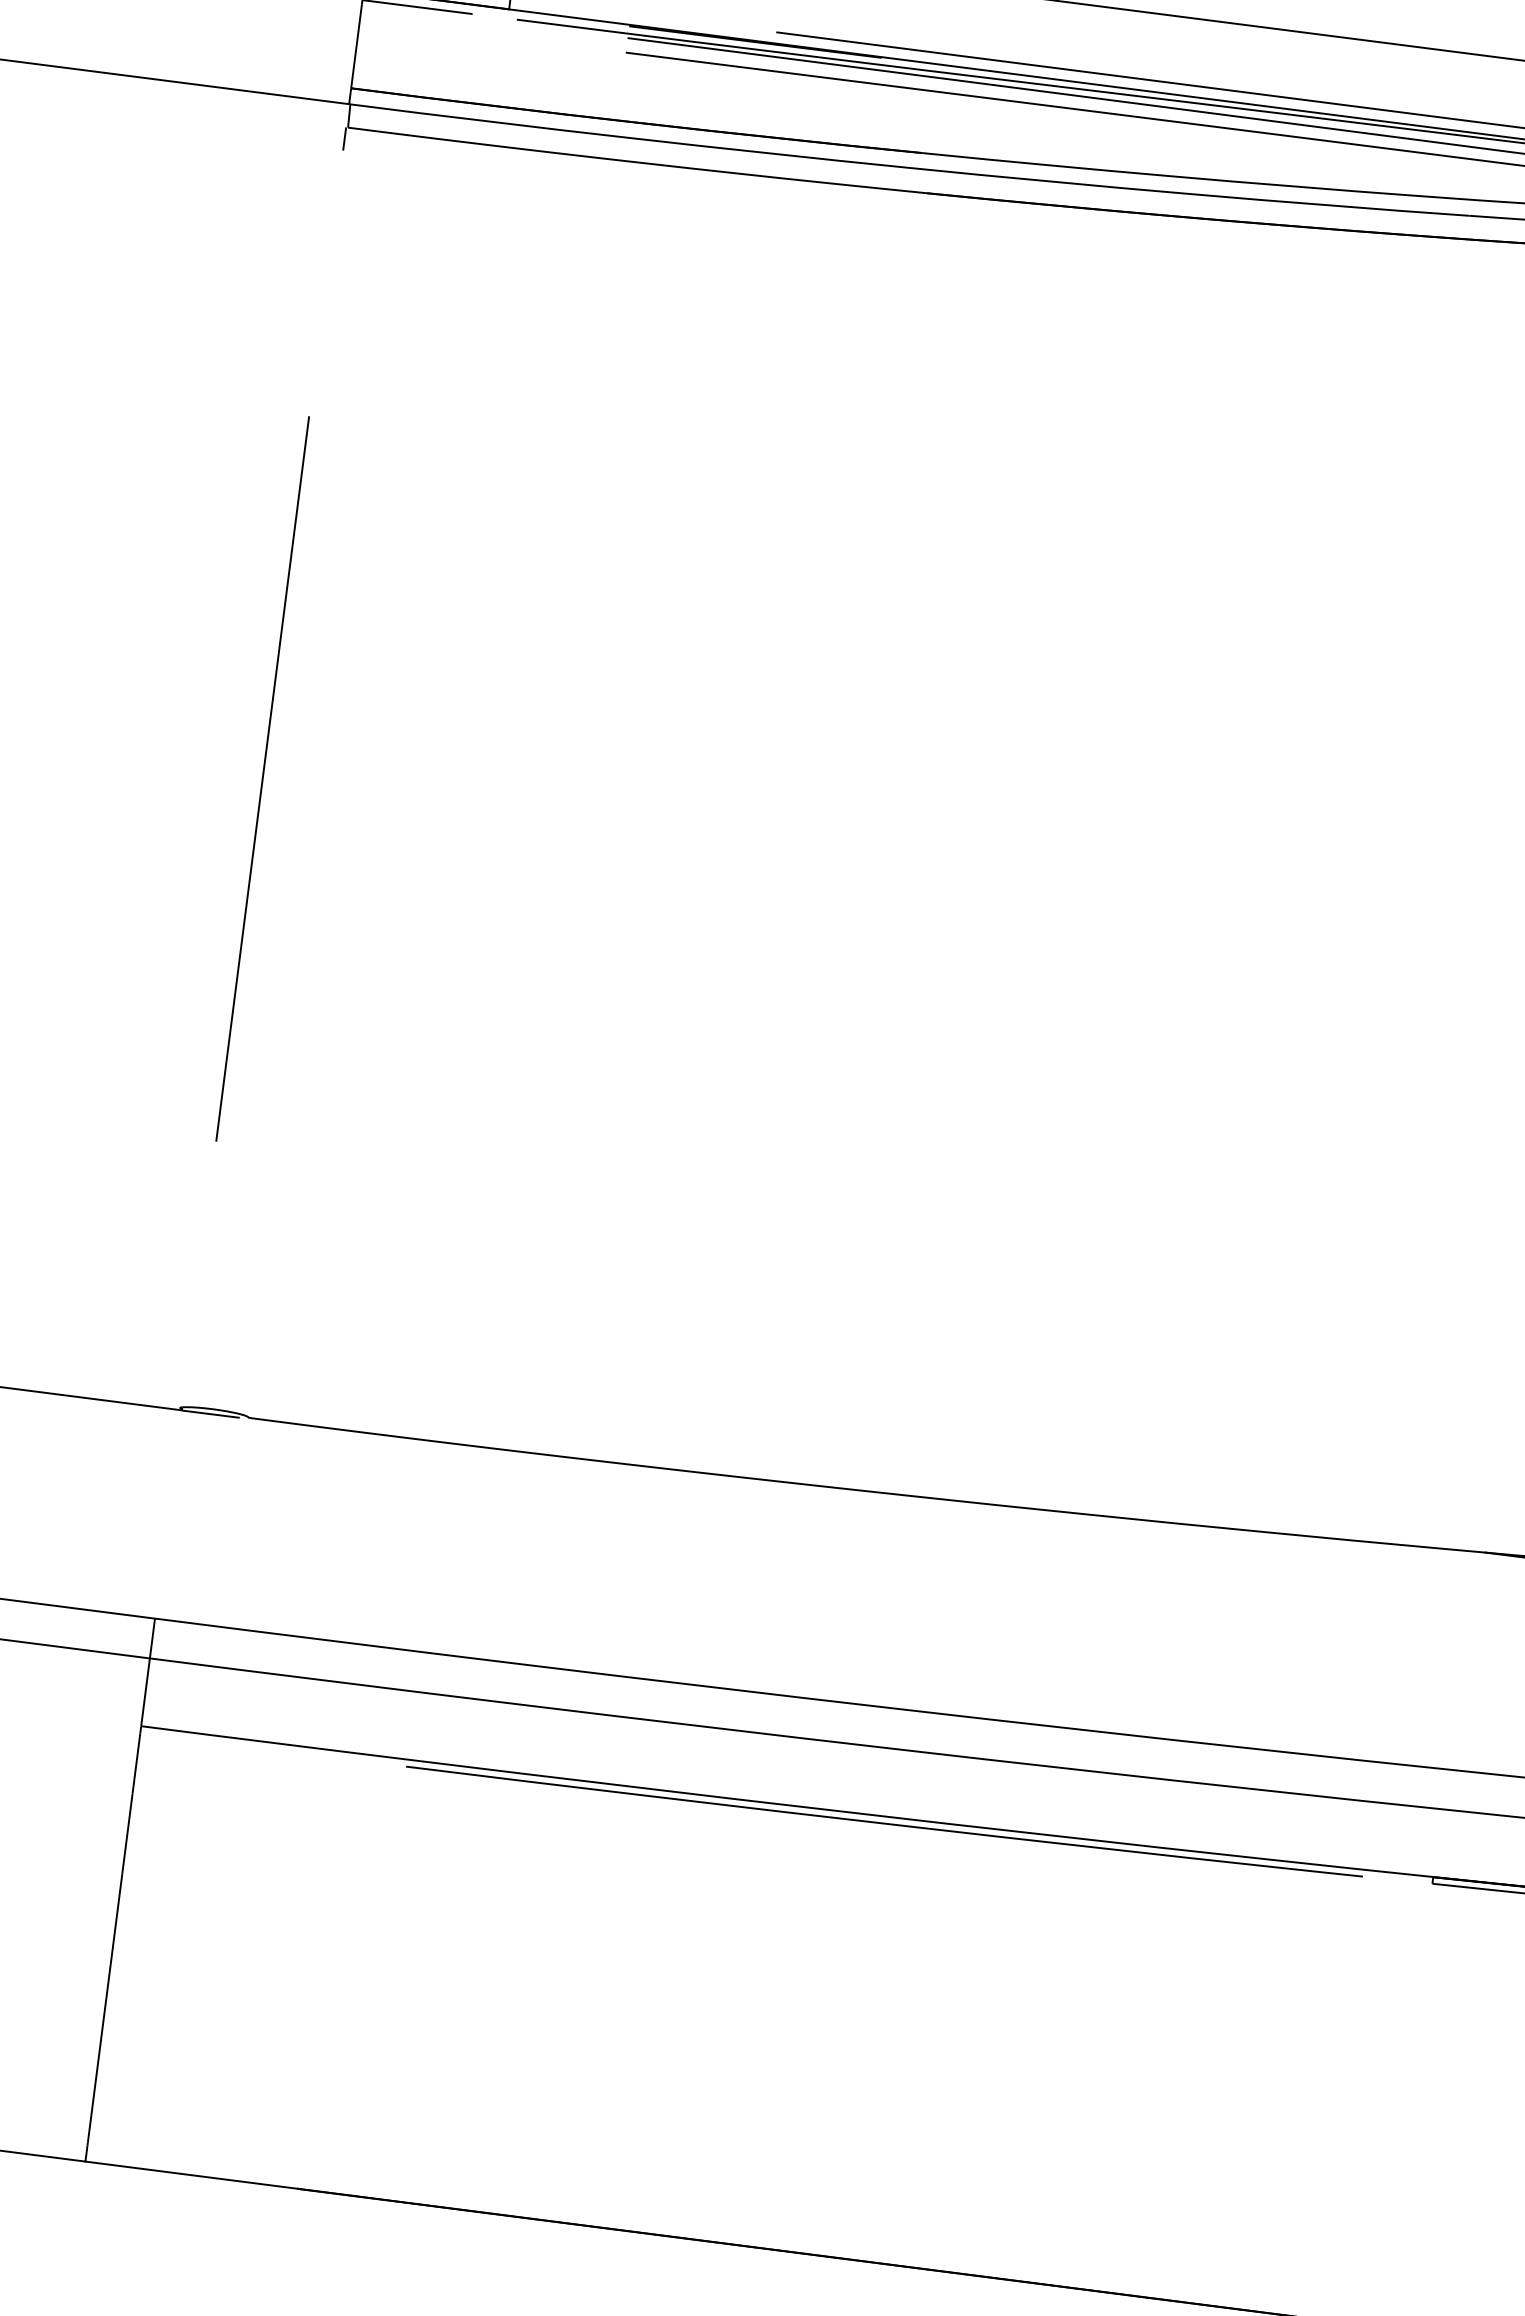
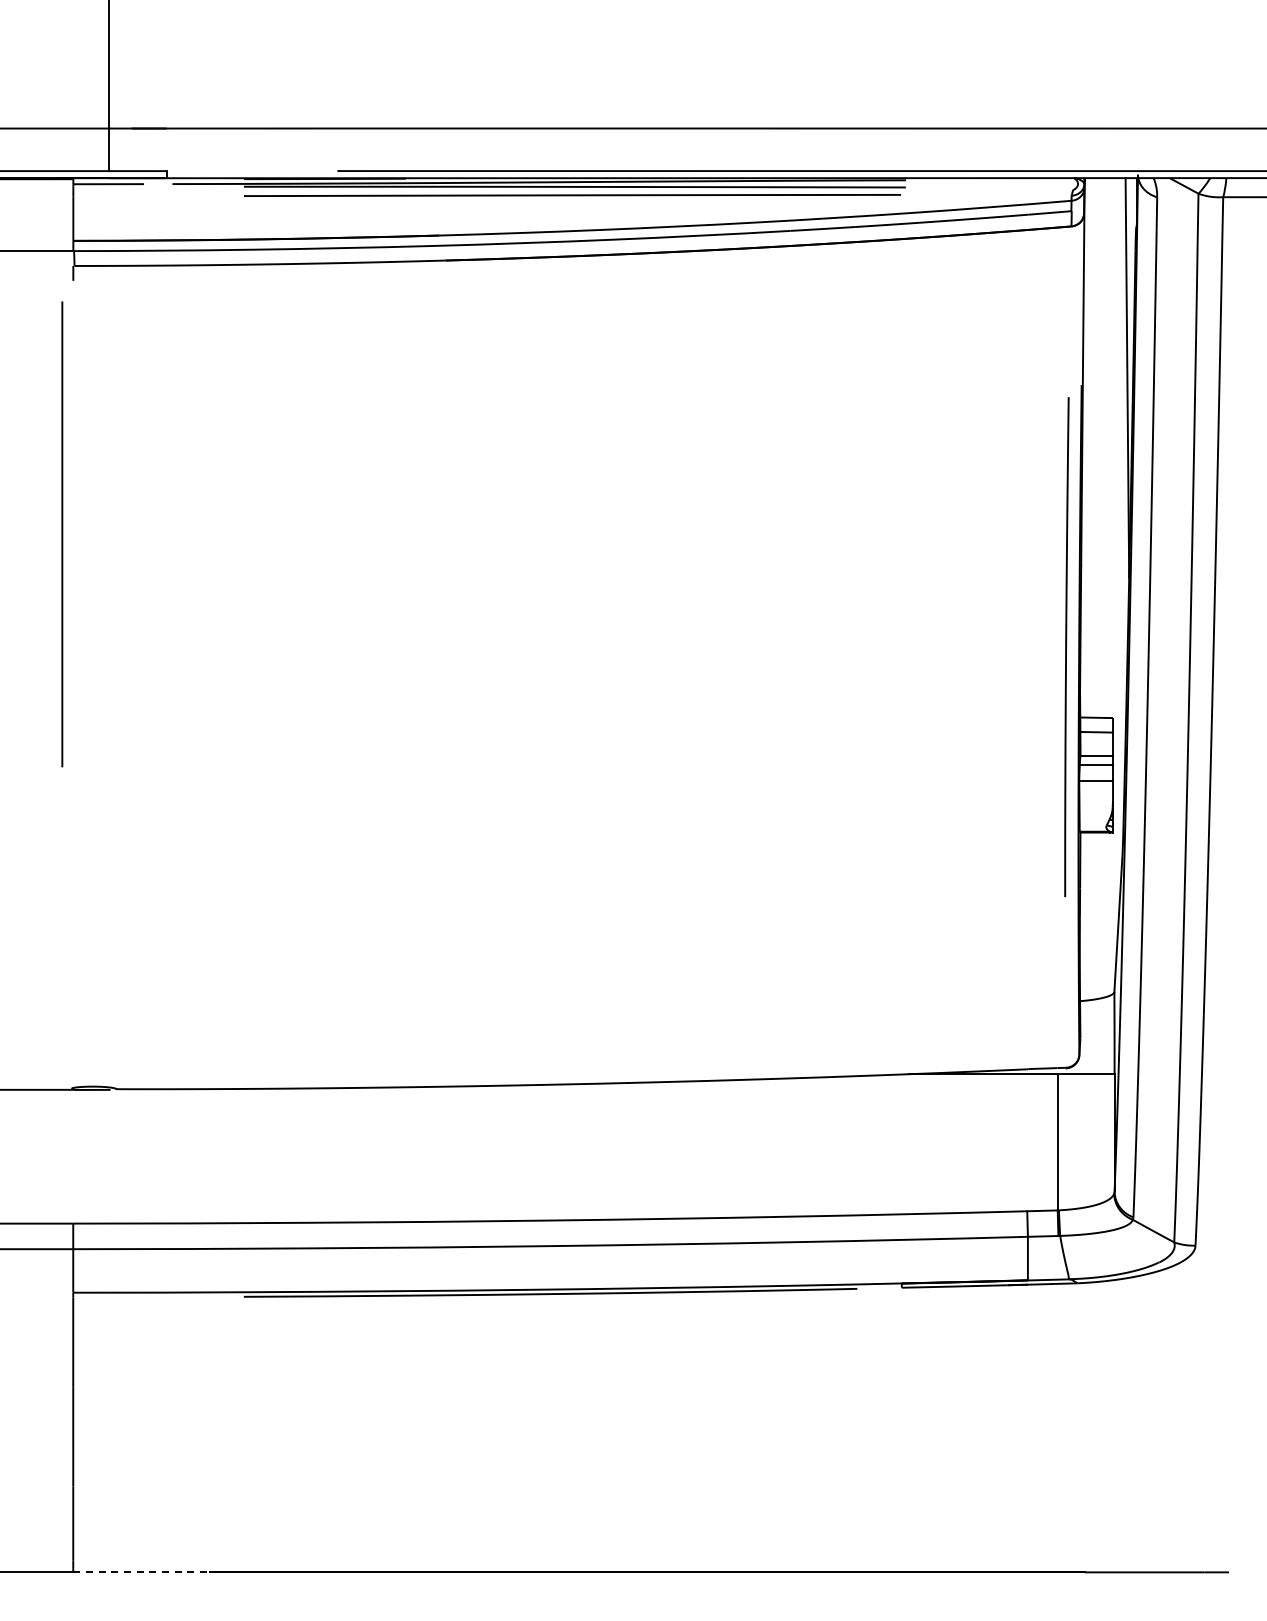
line: (262, 779) -> (62, 534), moved
line: (193, 2175) -> (142, 1572), solid -> dashed

